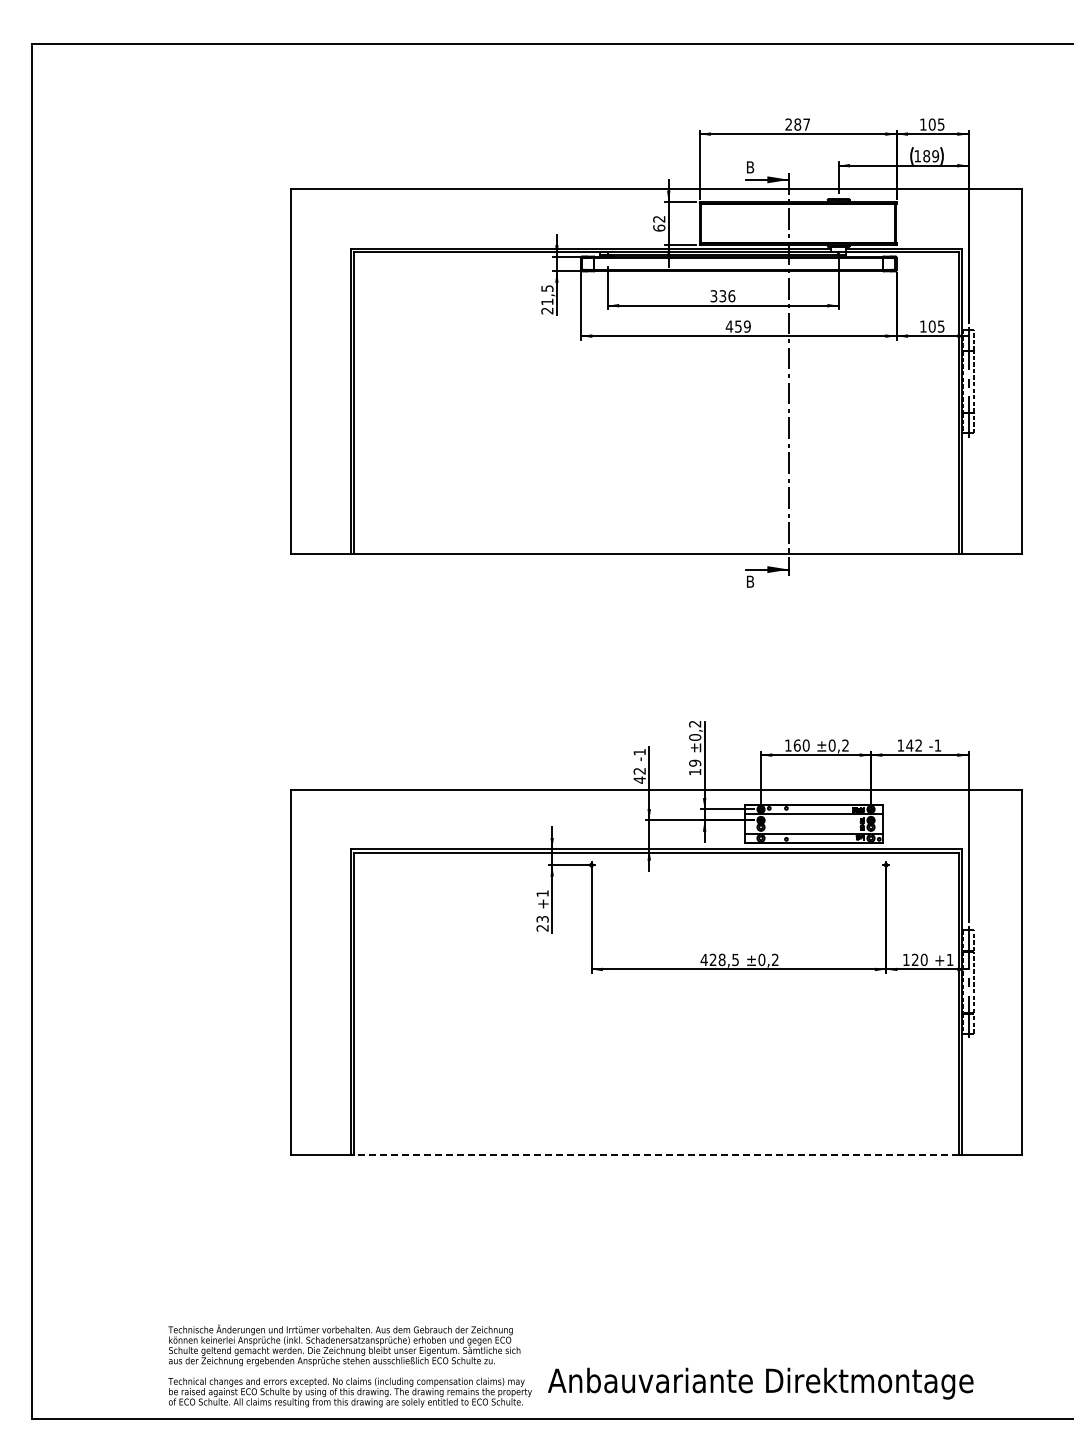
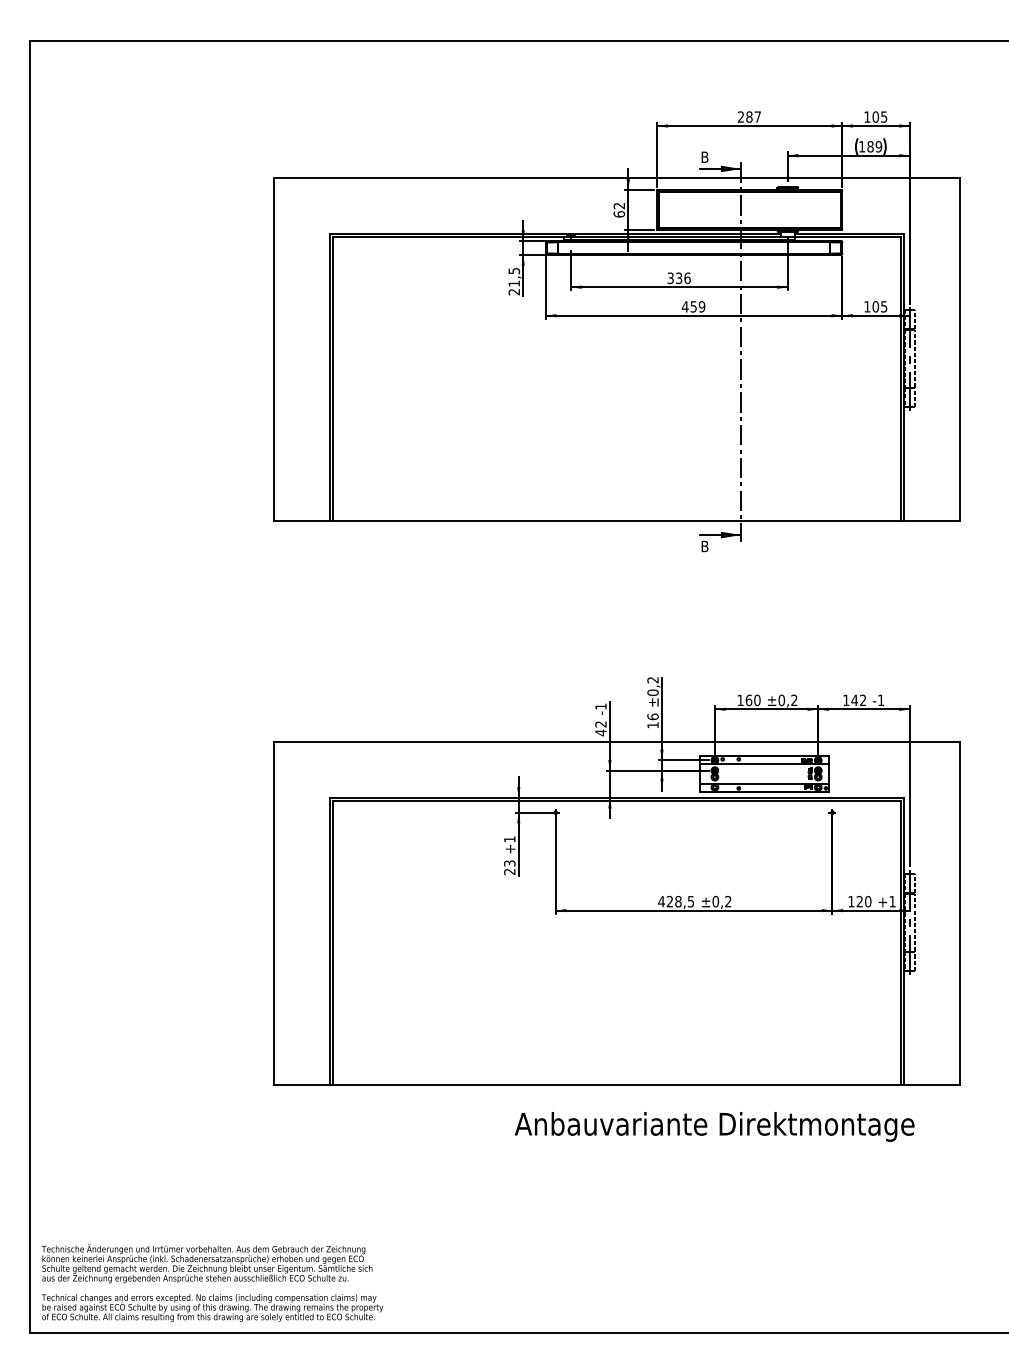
text: (695, 762) -> (653, 716), 19 -> 16
line: (656, 1154) -> (616, 1084), dashed -> solid
text: (349, 1365) -> (211, 1282), moved
text: (760, 1383) -> (714, 1126), moved

